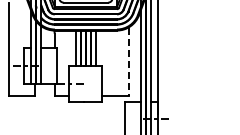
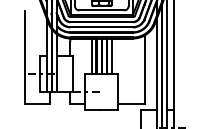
line: (128, 62) -> (144, 70), dashed -> solid

